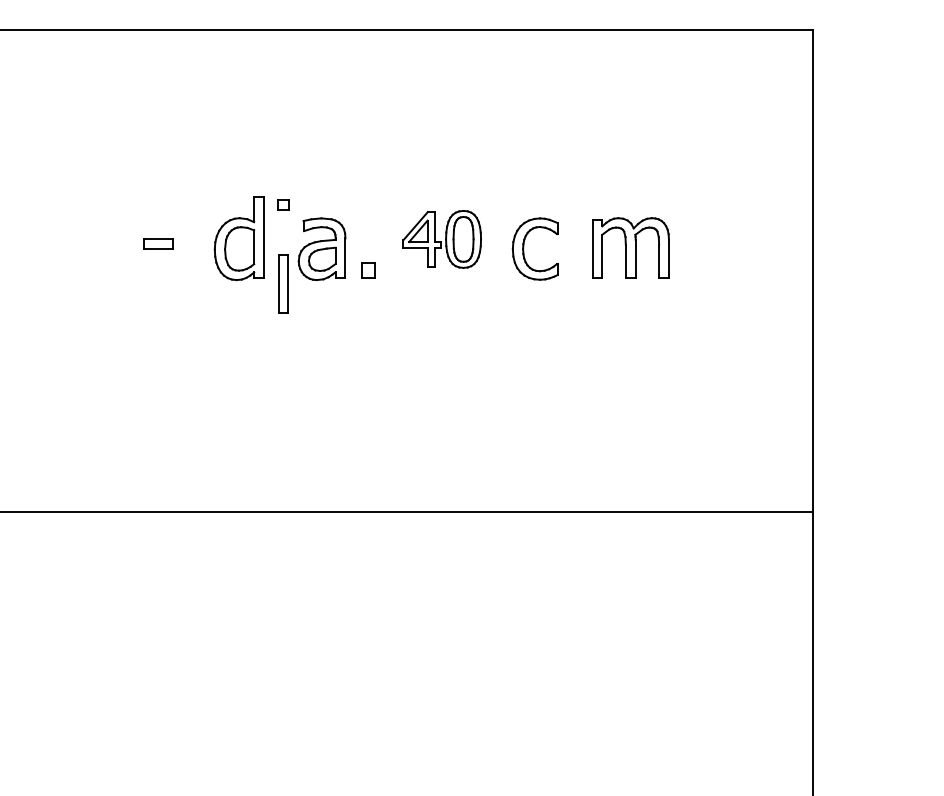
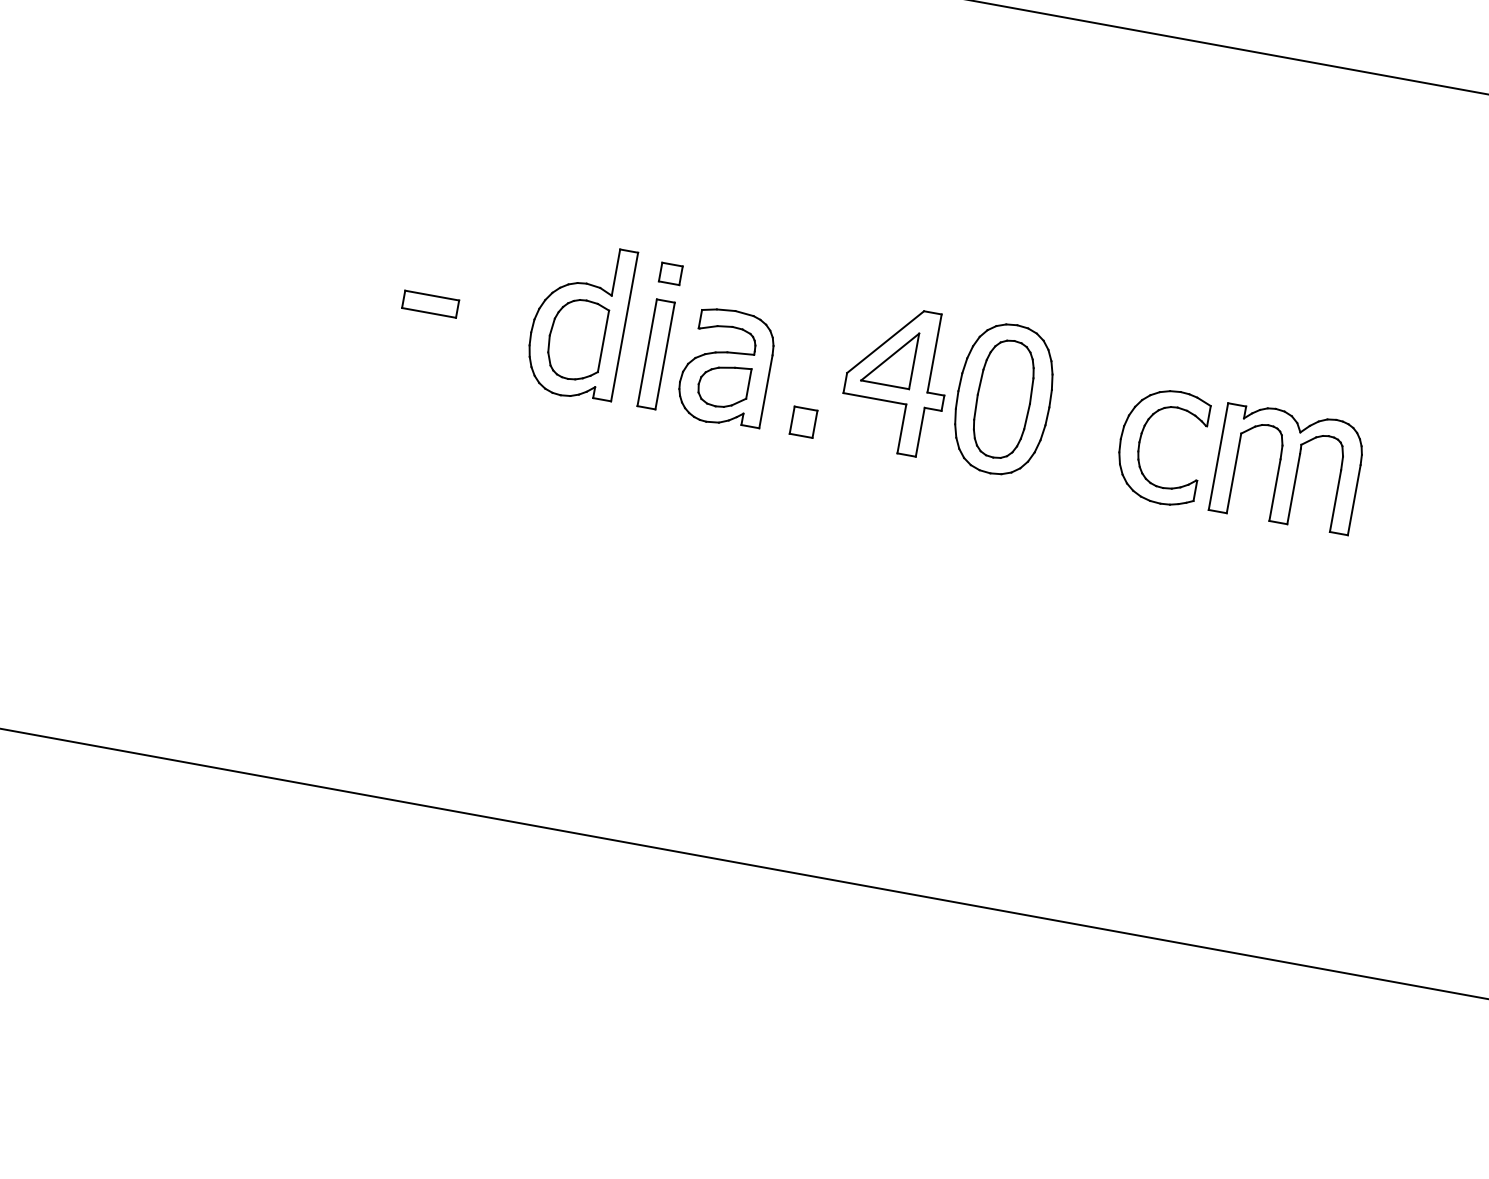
part: (441, 239) -> (946, 389), size x1.43
part: (524, 247) -> (1142, 439), moved
part: (283, 283) -> (656, 353), moved

